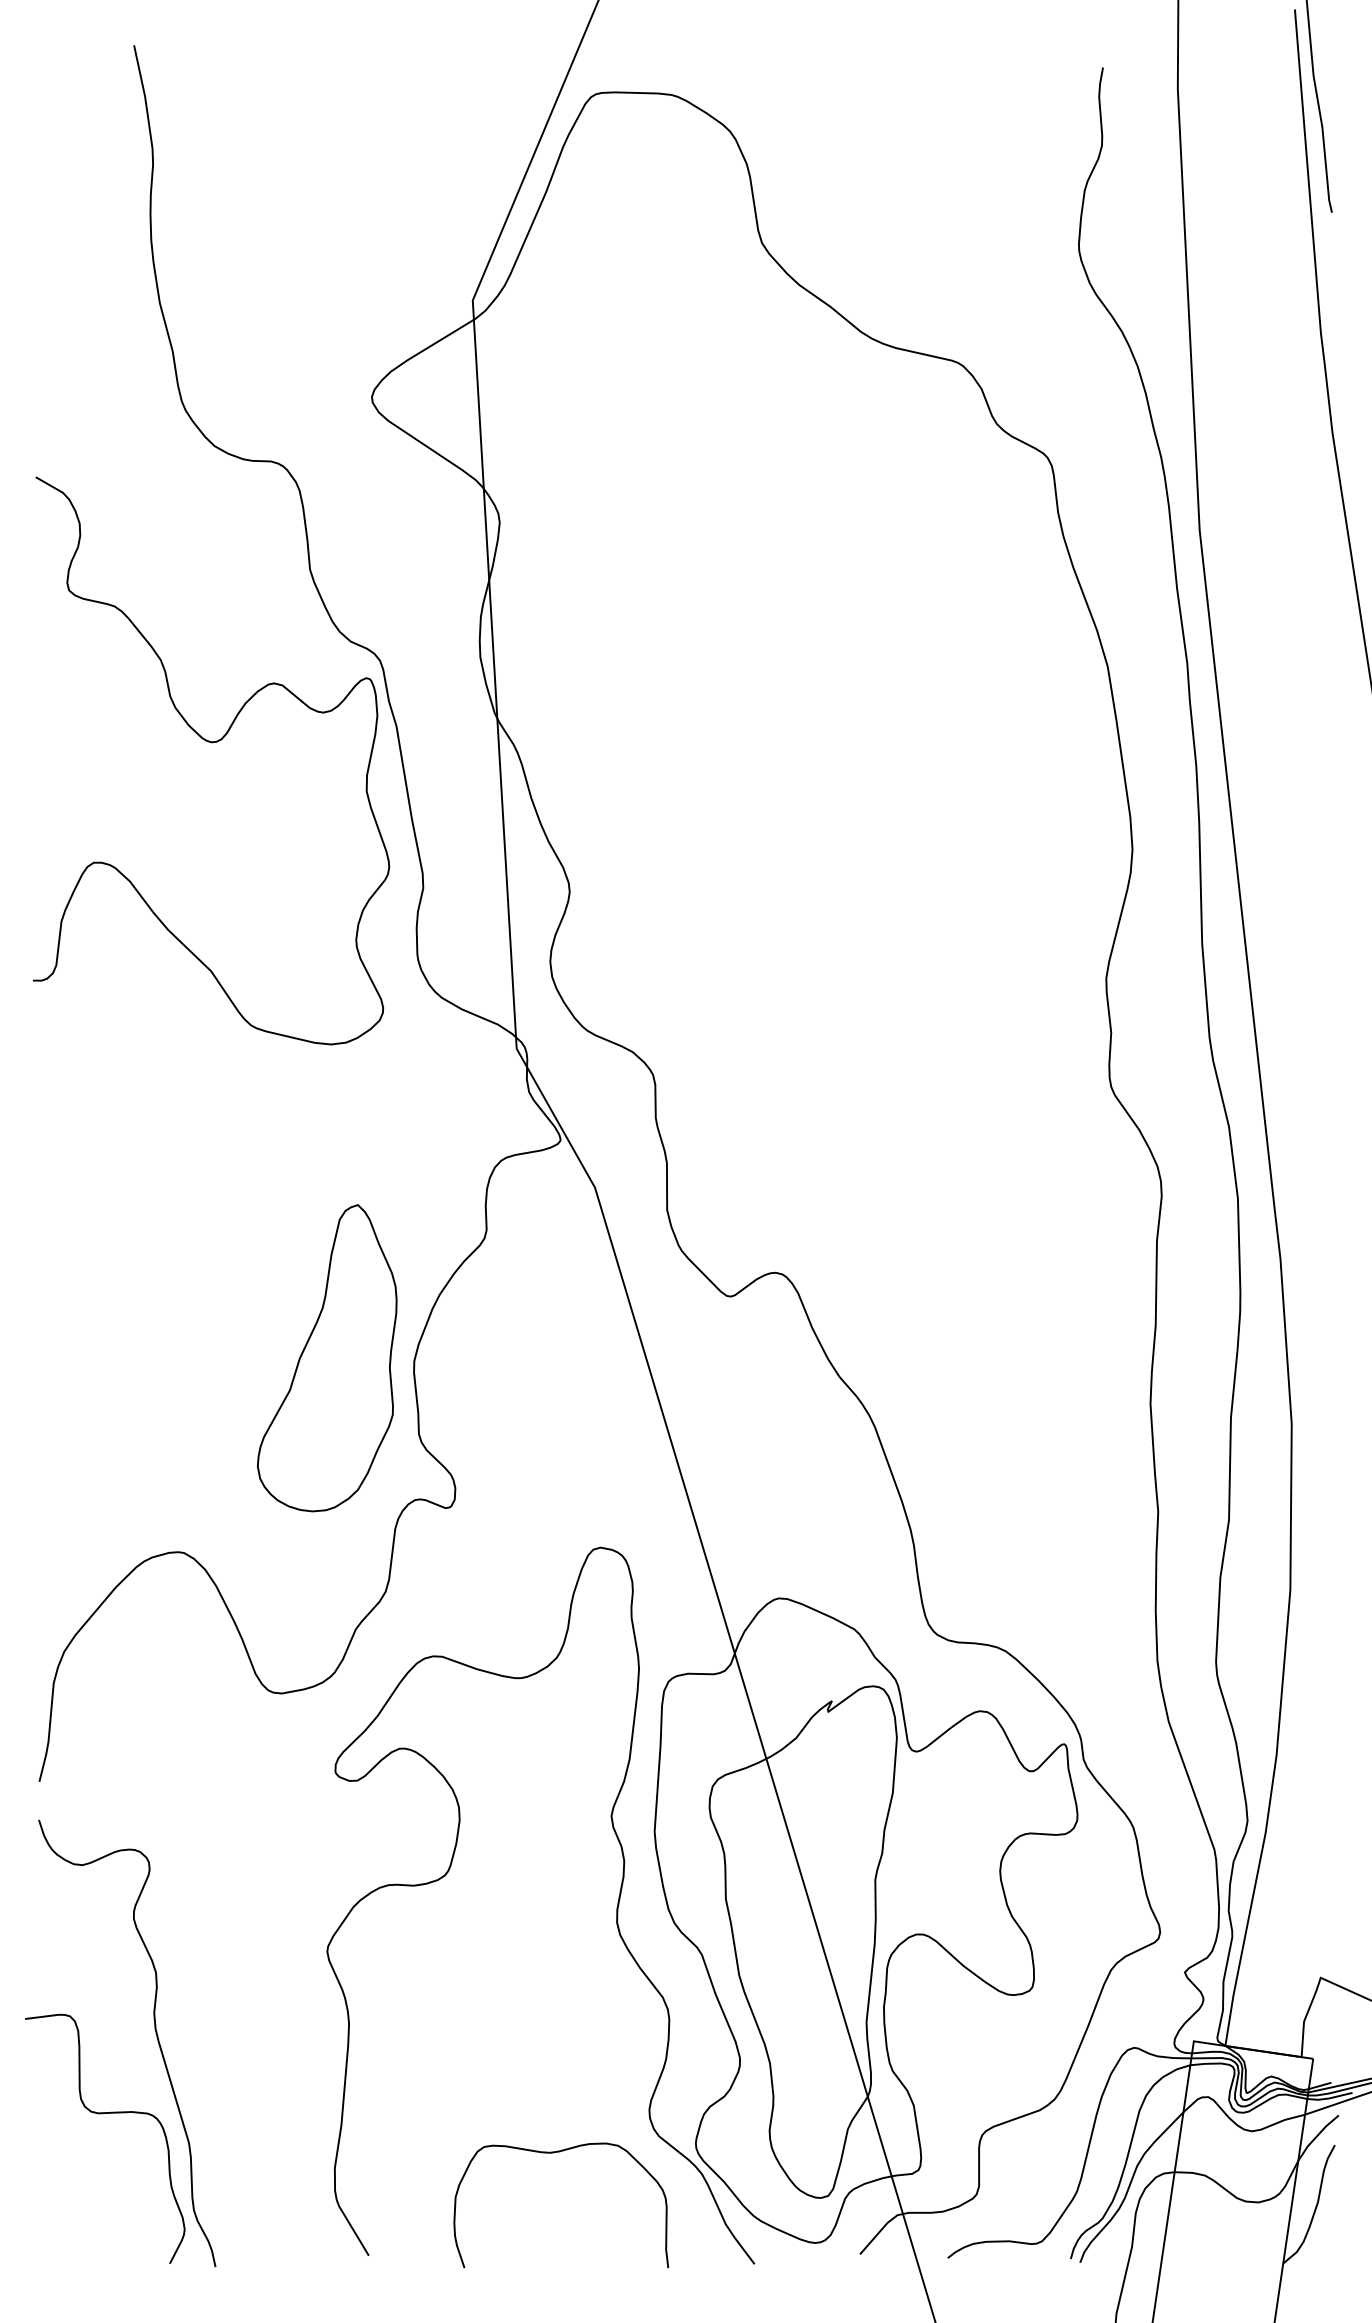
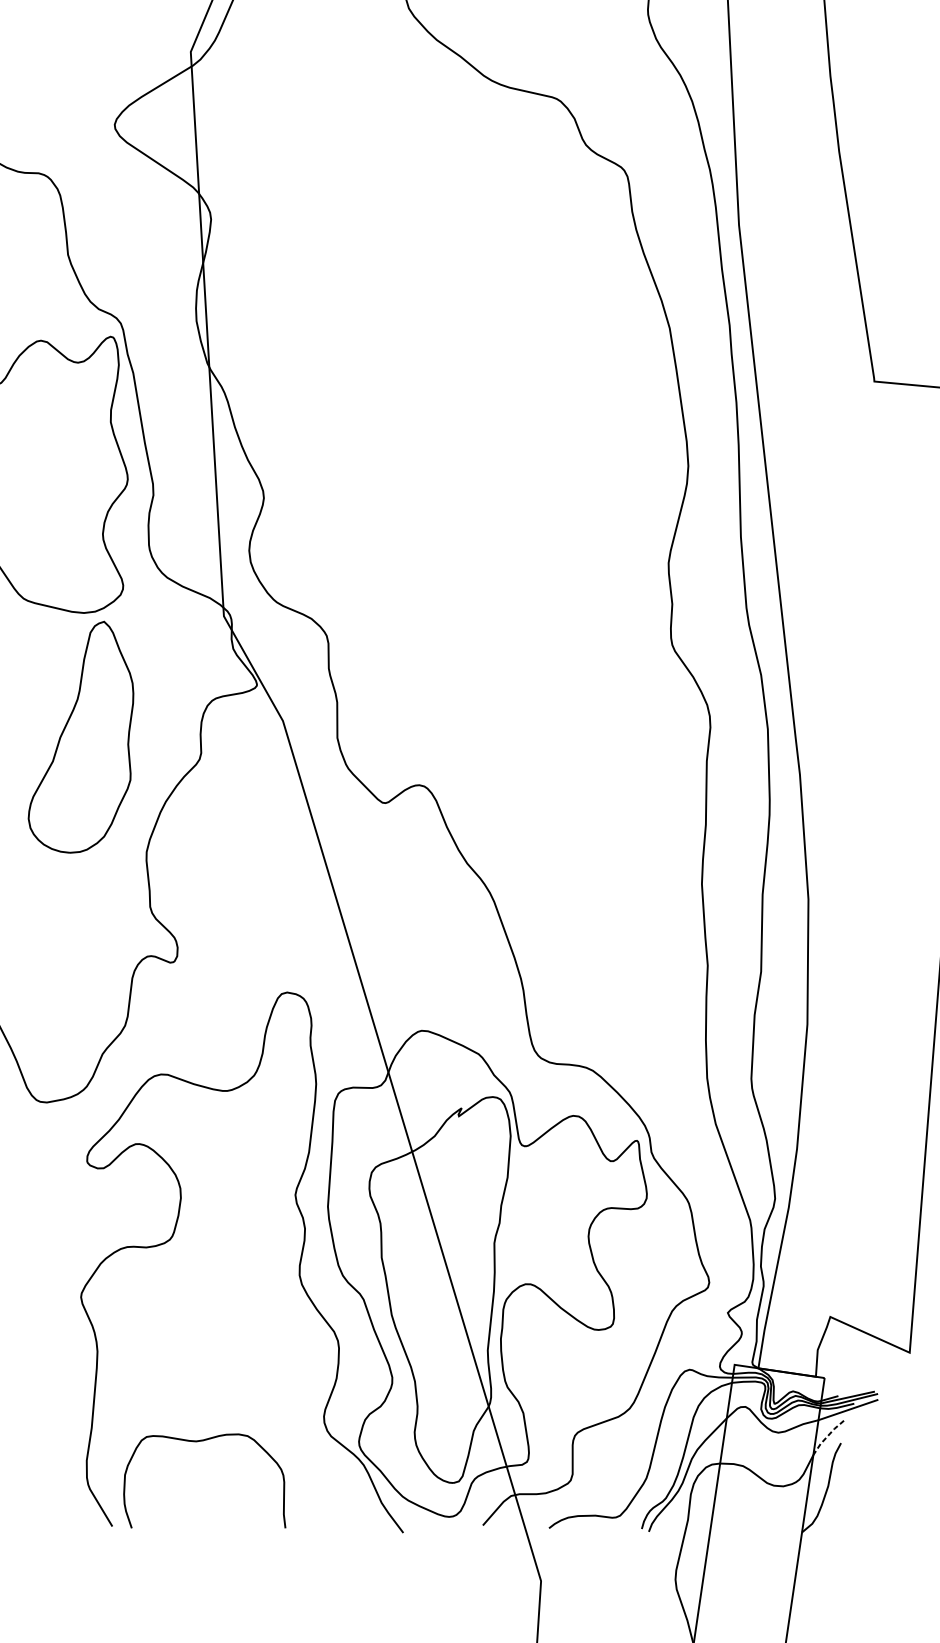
part: (326, 1358) -> (80, 737), moved
line: (1316, 2137) -> (827, 1437), solid -> dashed
curve: (554, 2153) -> (199, 1441), moved

